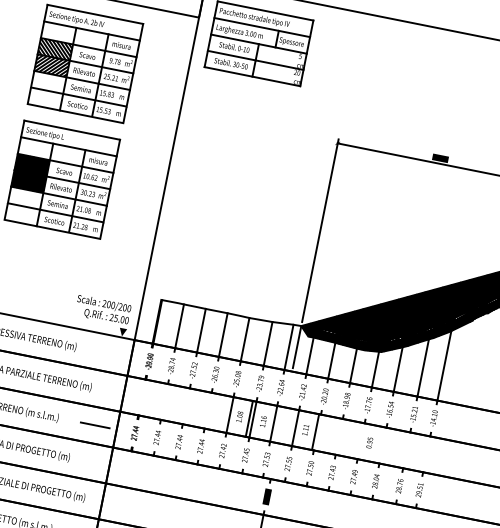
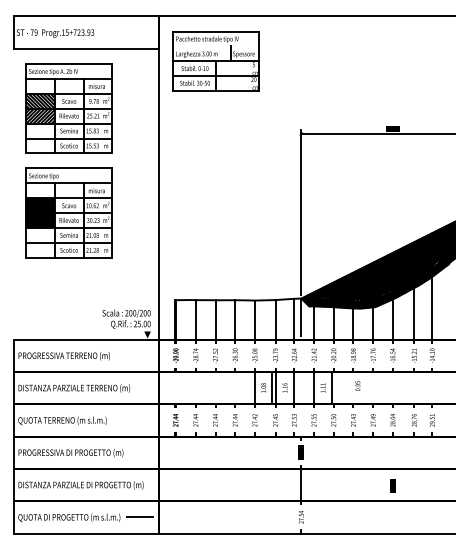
line: (261, 27) -> (215, 46), removed
line: (94, 425) -> (139, 420), removed
text: (369, 442) -> (357, 385), moved

